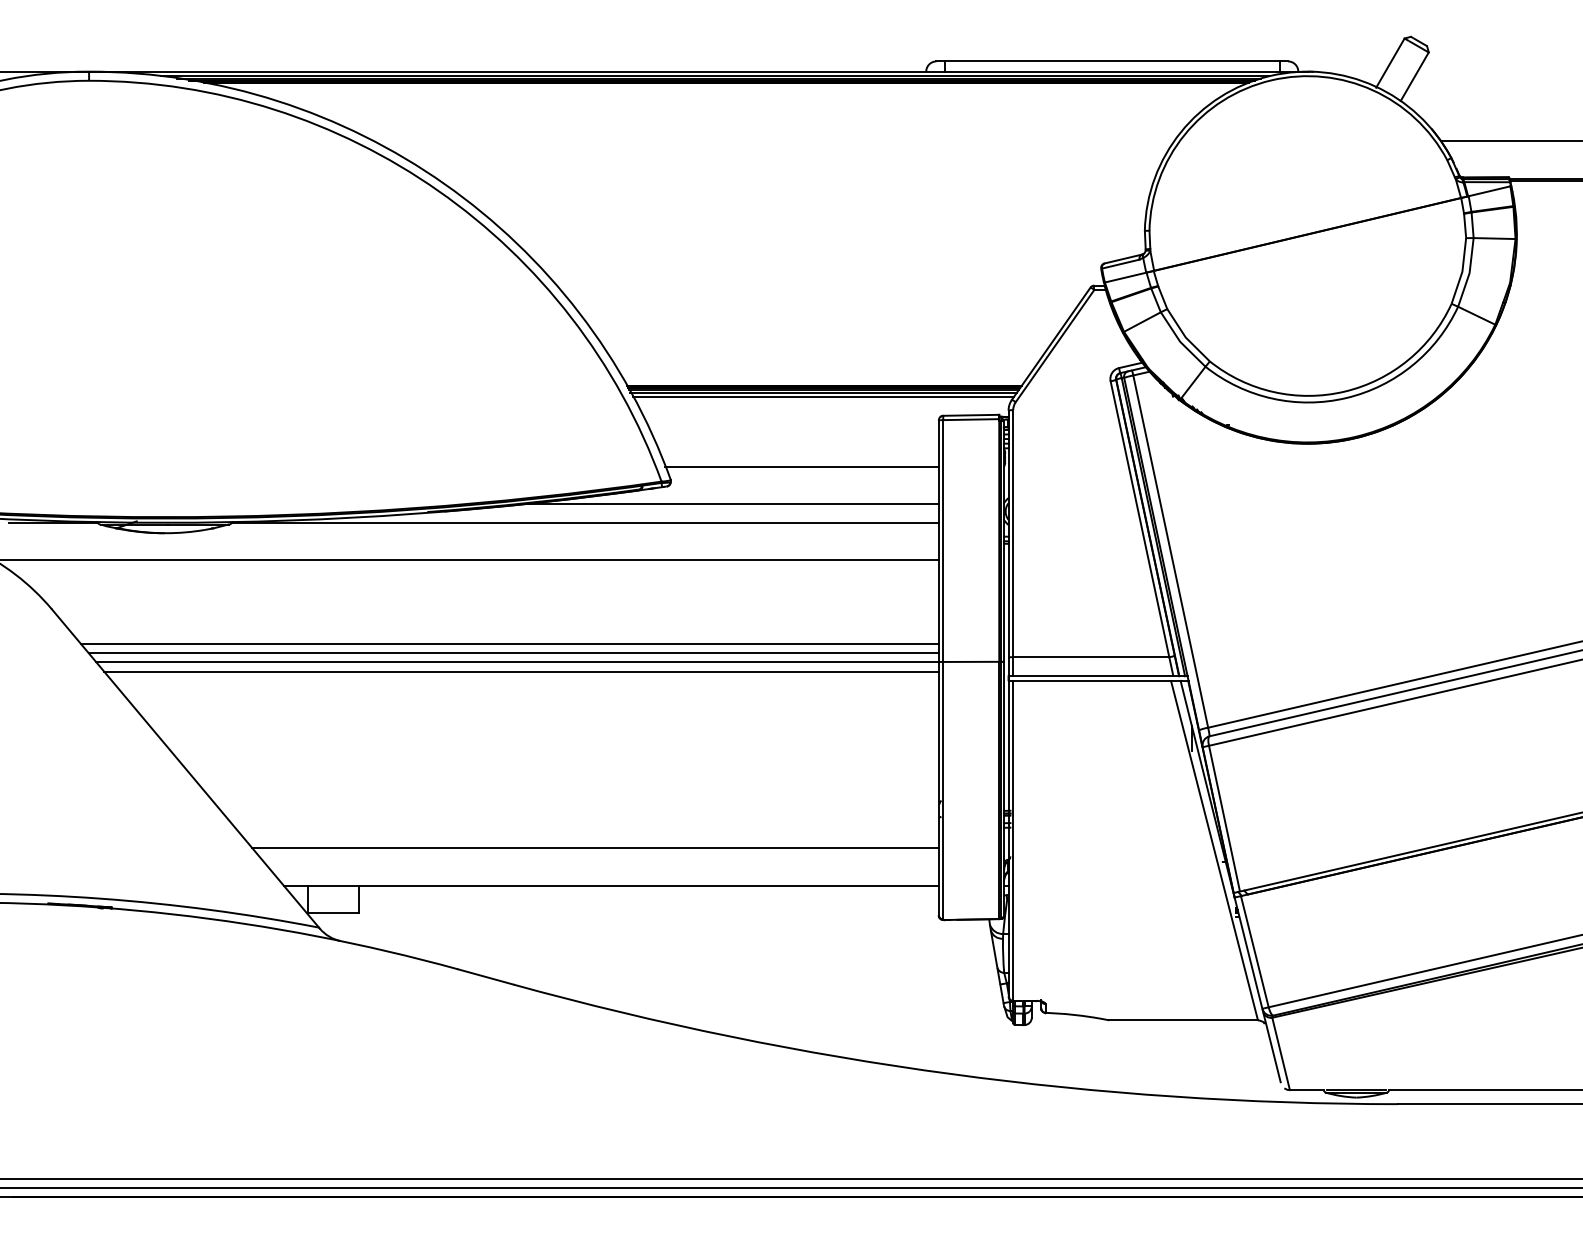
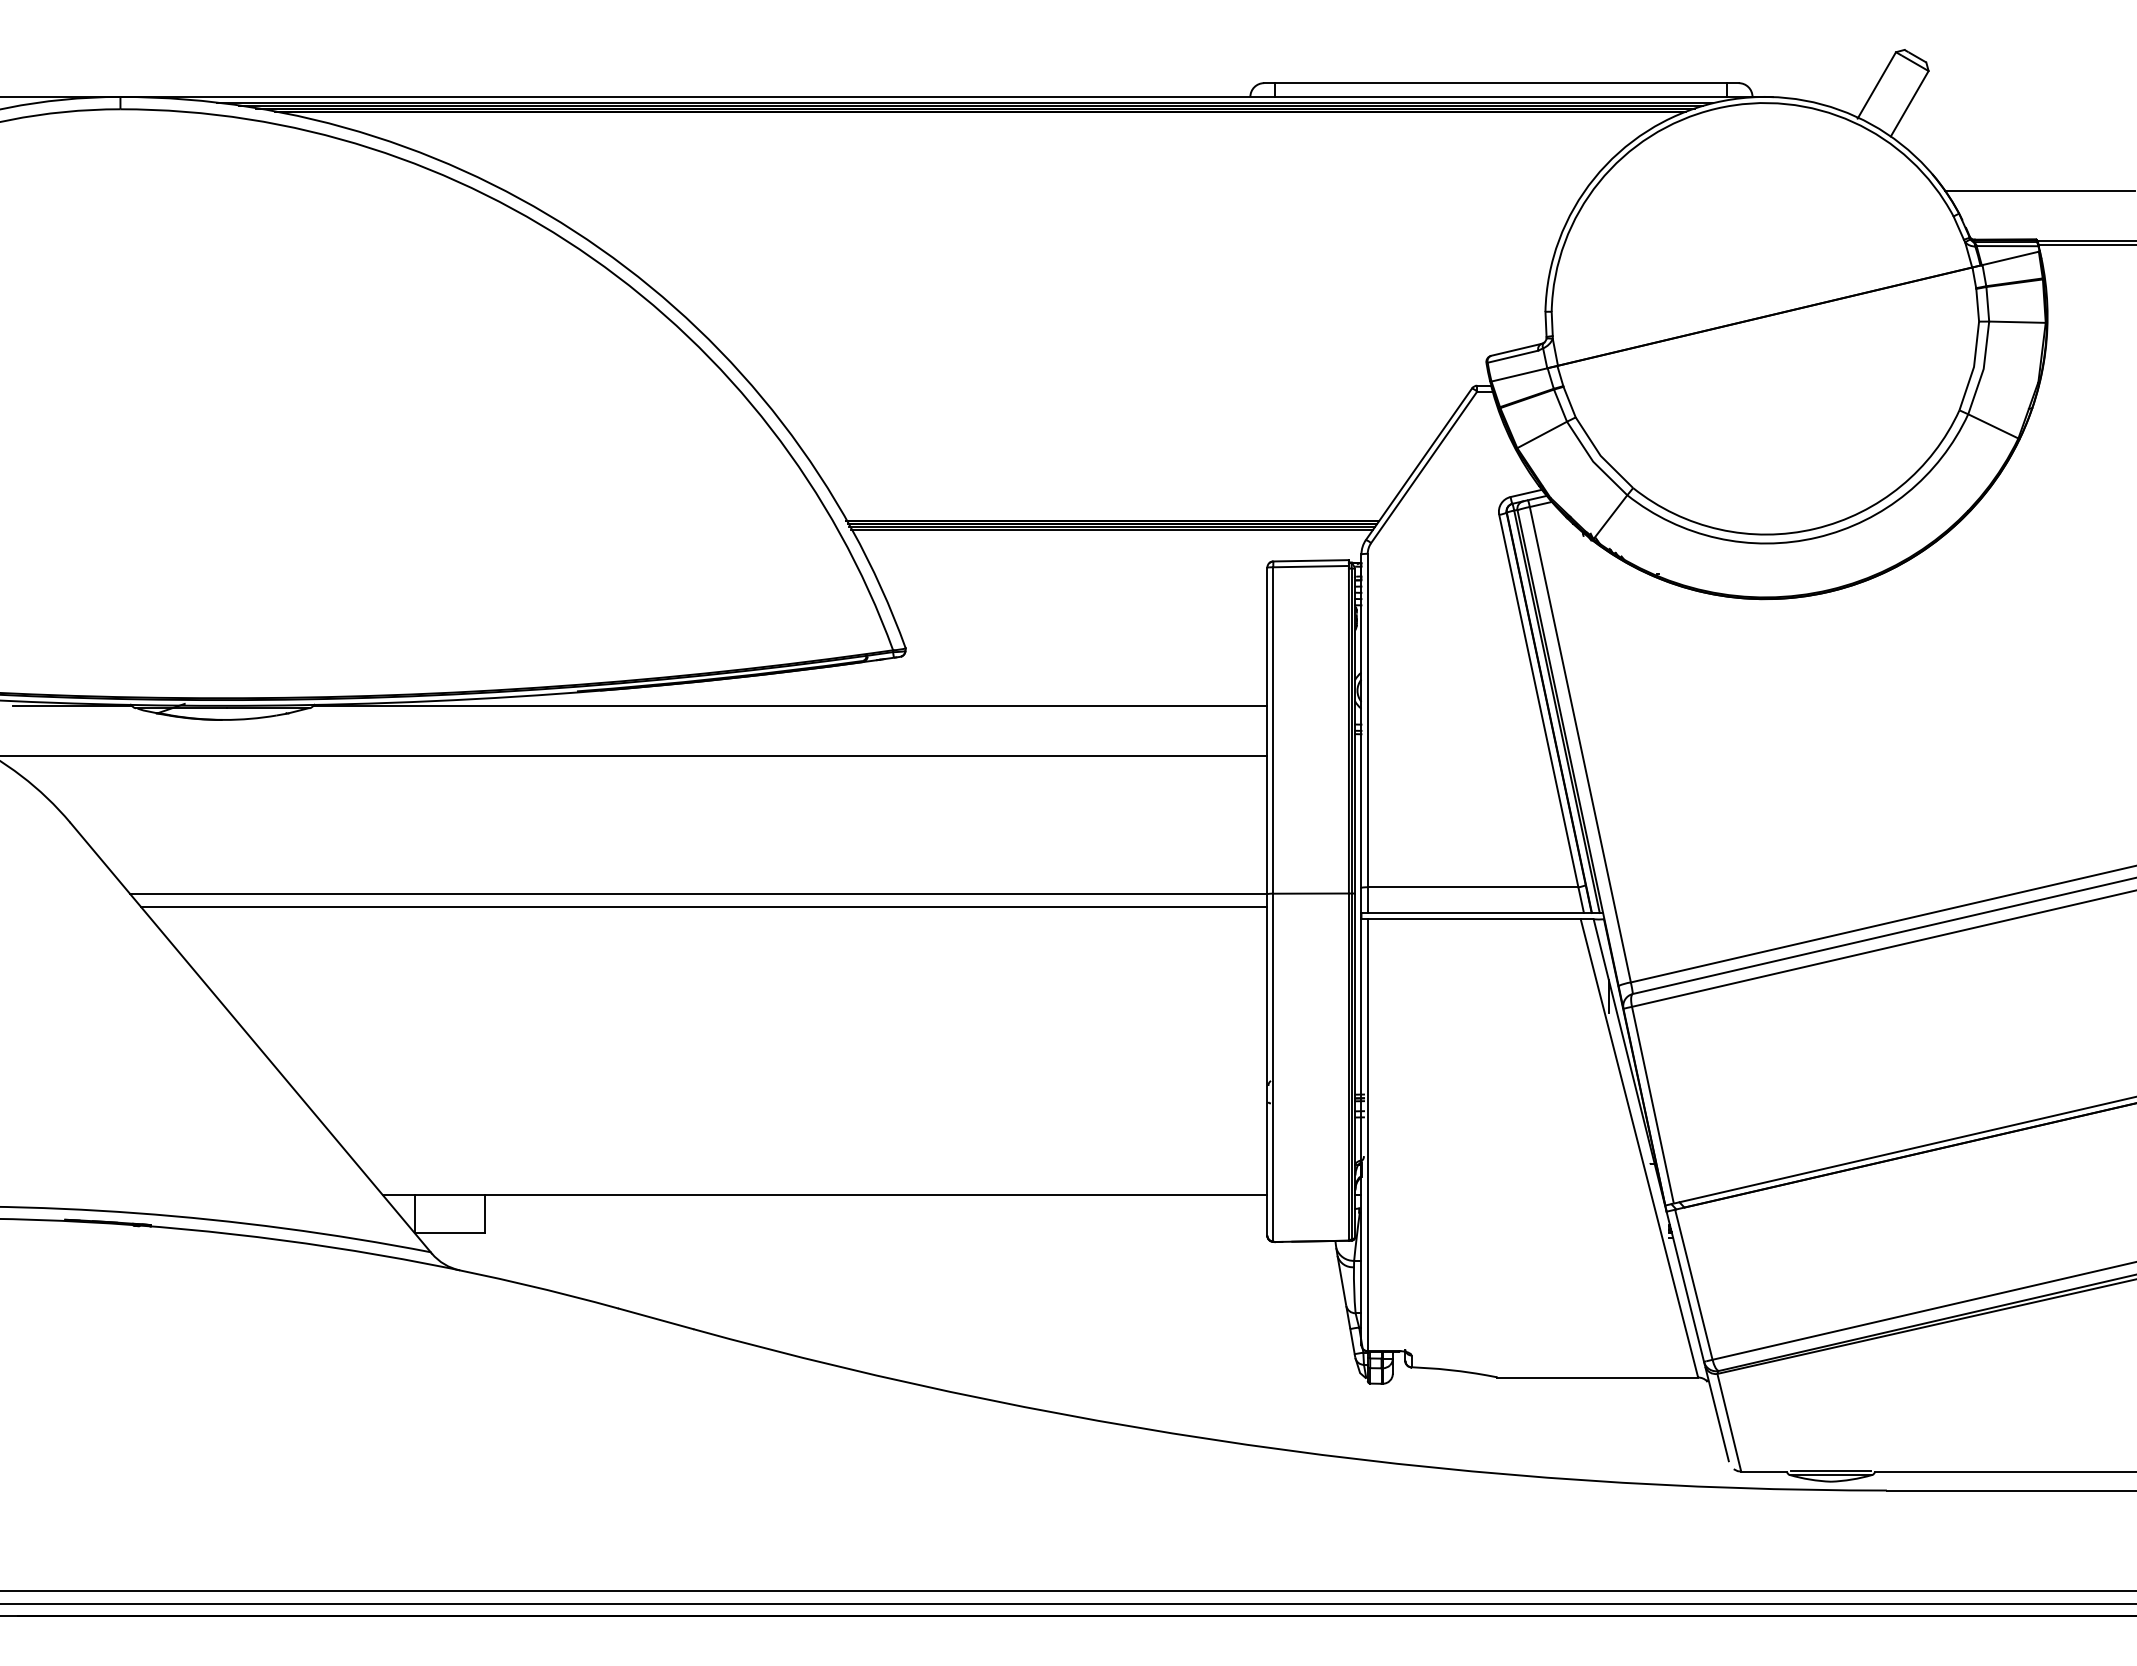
line: (823, 397) -> (1111, 536), removed
line: (801, 466) -> (1081, 629), removed
line: (731, 504) -> (987, 681), removed
line: (509, 643) -> (687, 868), removed
line: (513, 653) -> (693, 882), removed
line: (595, 848) -> (803, 1145), removed

